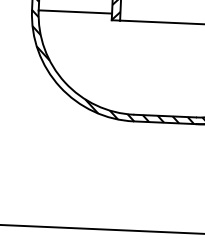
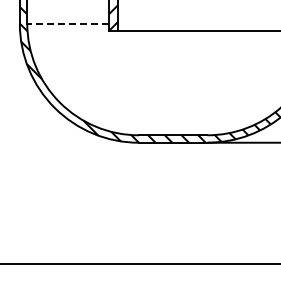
line: (75, 11) -> (68, 23), solid -> dashed

